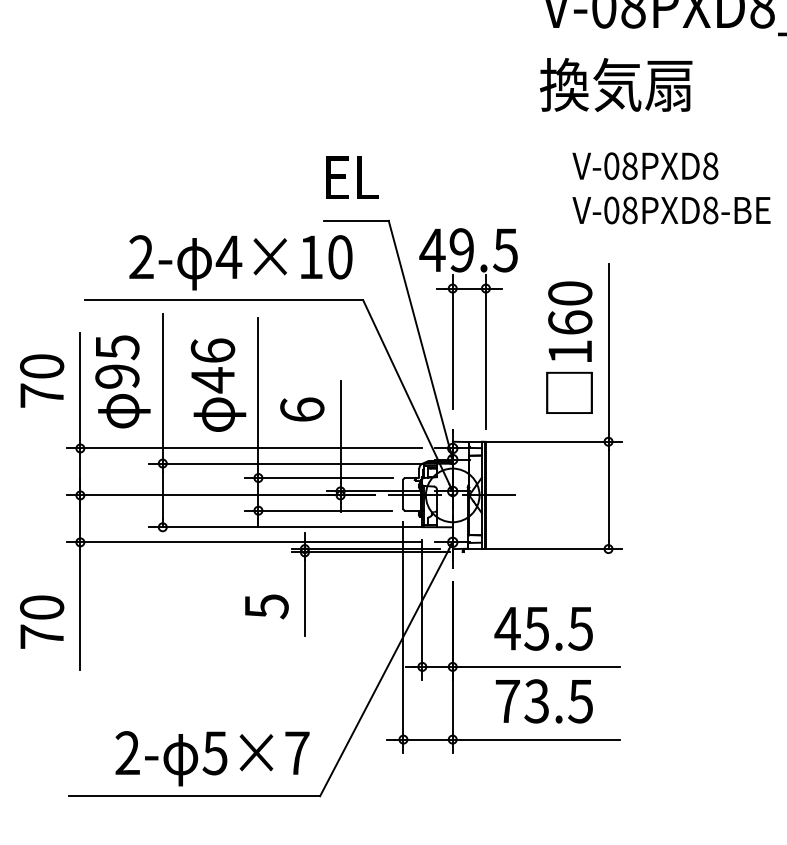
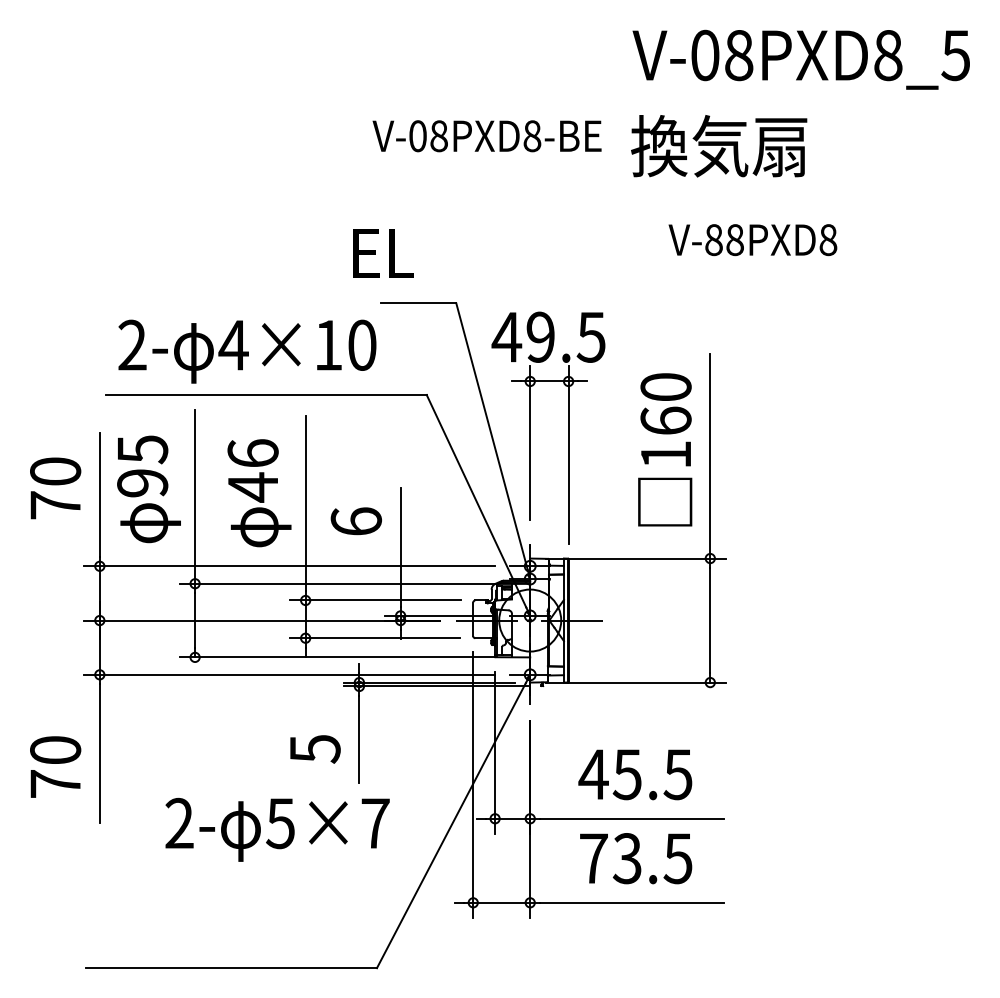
text: (611, 165) -> (713, 239), V-08PXD8 -> V-88PXD8
text: (352, 177) -> (383, 253), moved
text: (671, 210) -> (486, 136), moved
text: (240, 262) -> (247, 351), moved
text: (212, 758) -> (277, 829), moved

